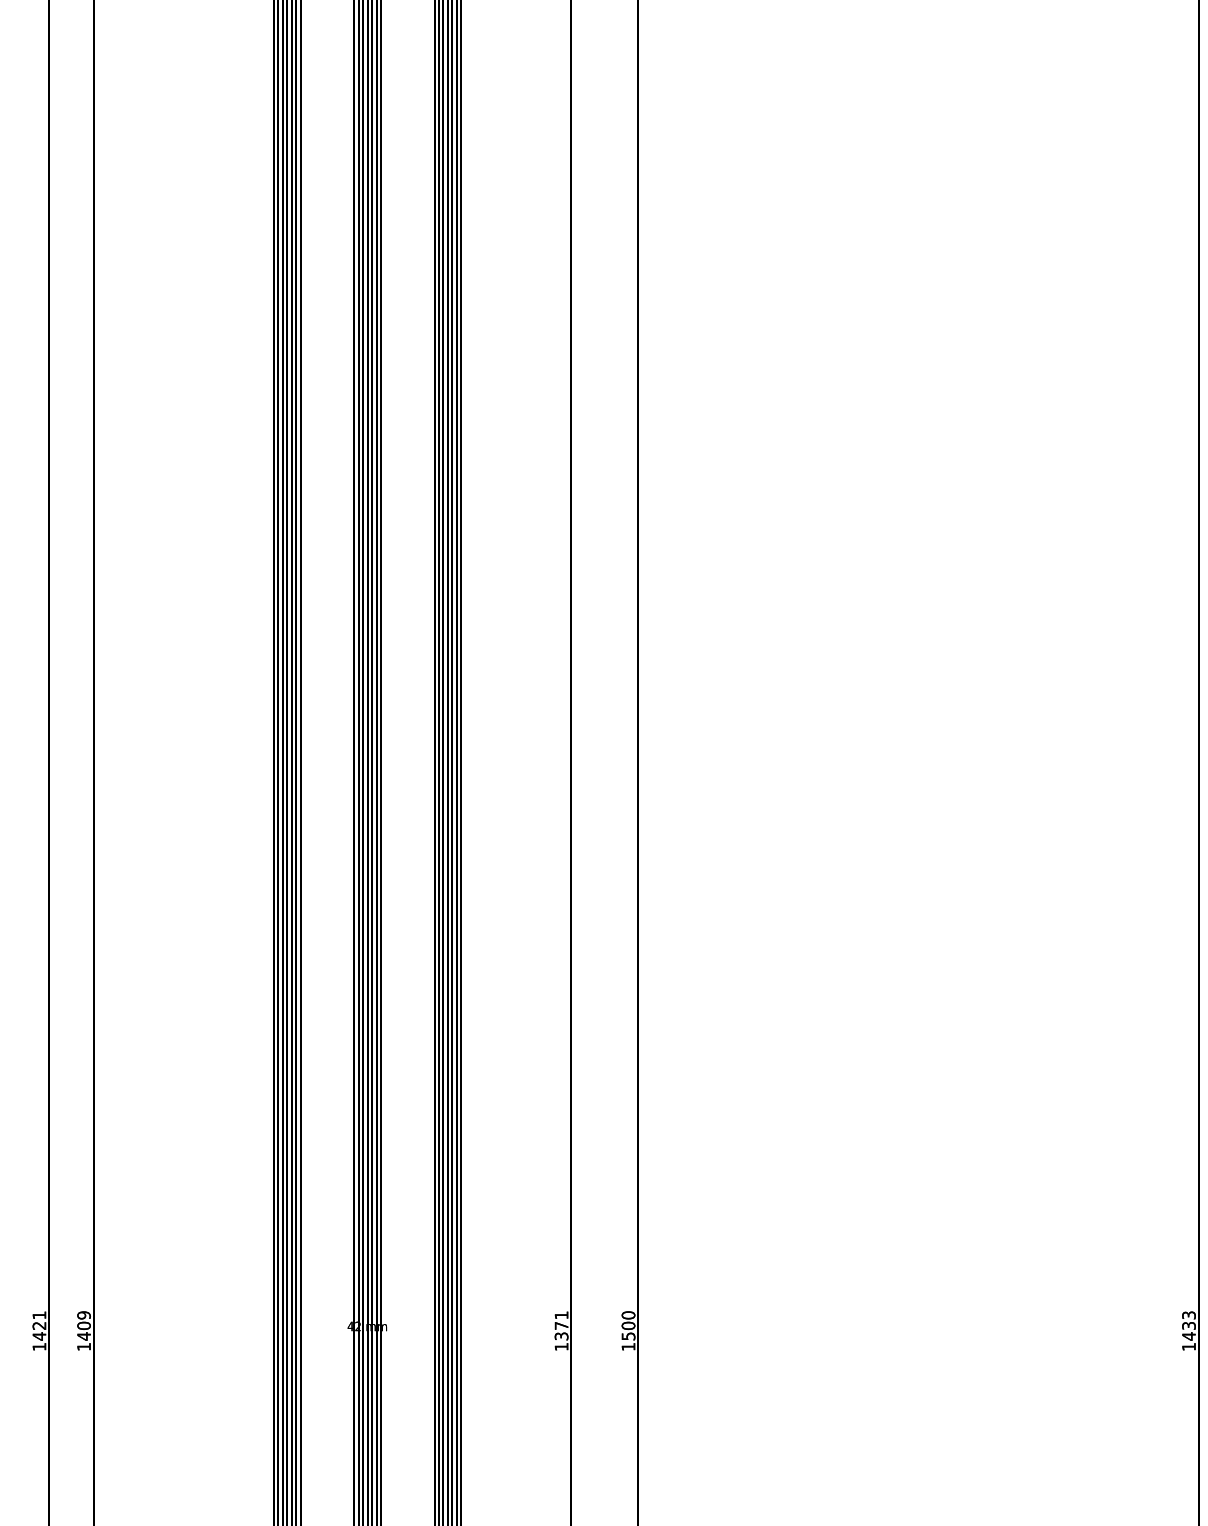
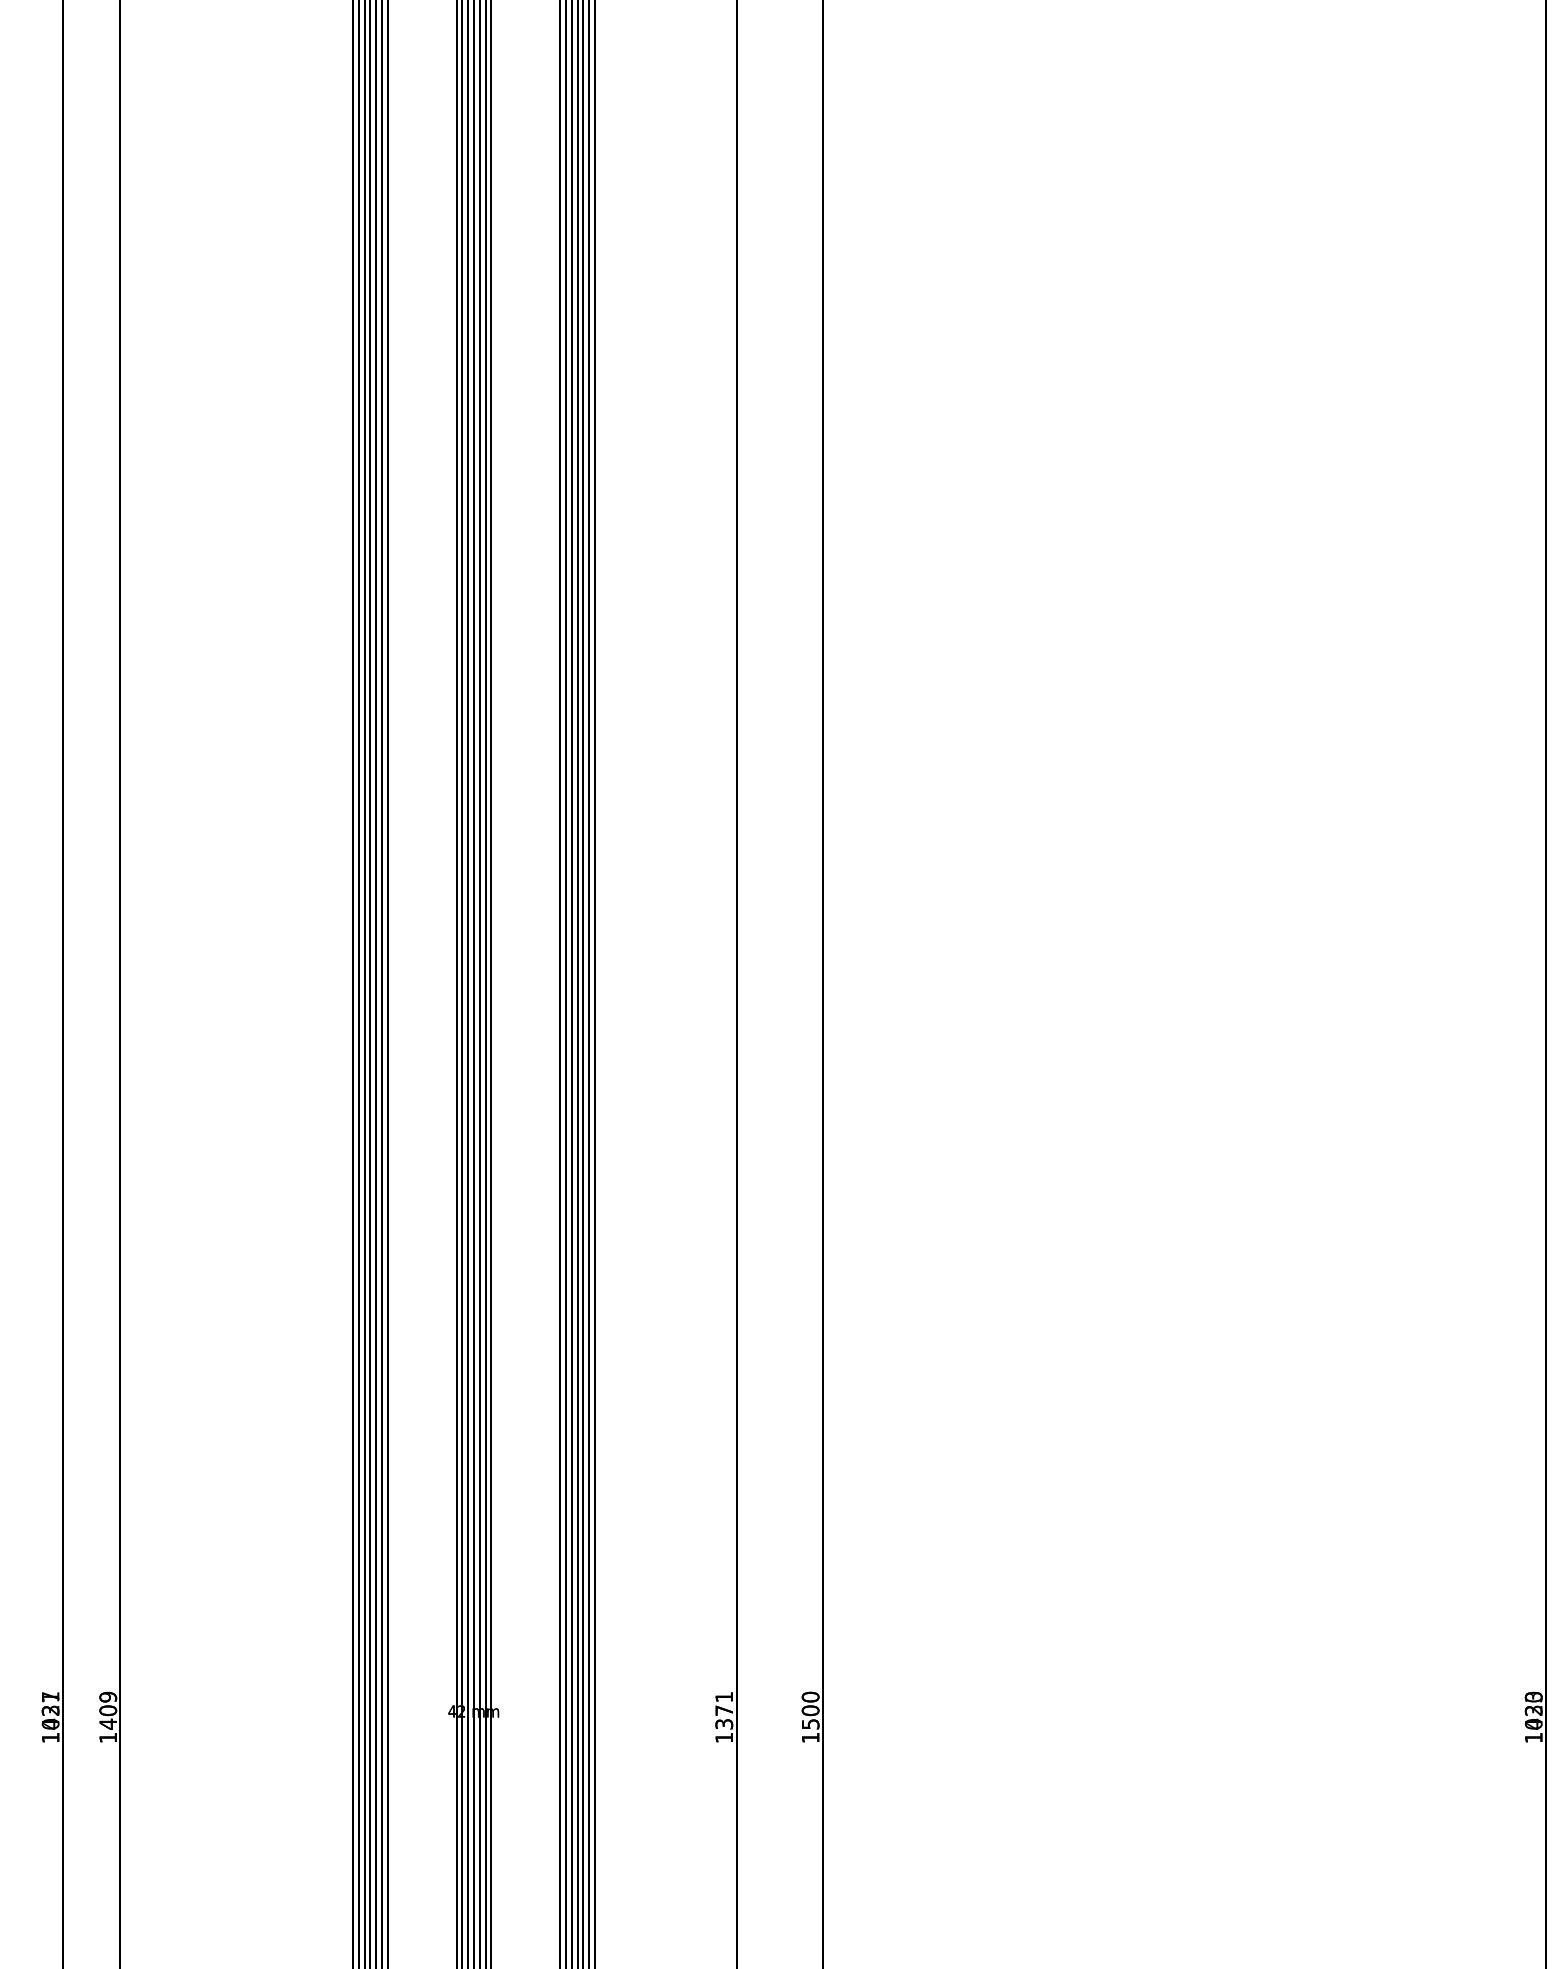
text: (39, 1325) -> (50, 1710), 1421 -> 1037
text: (1188, 1325) -> (1533, 1710), 1433 -> 1020

